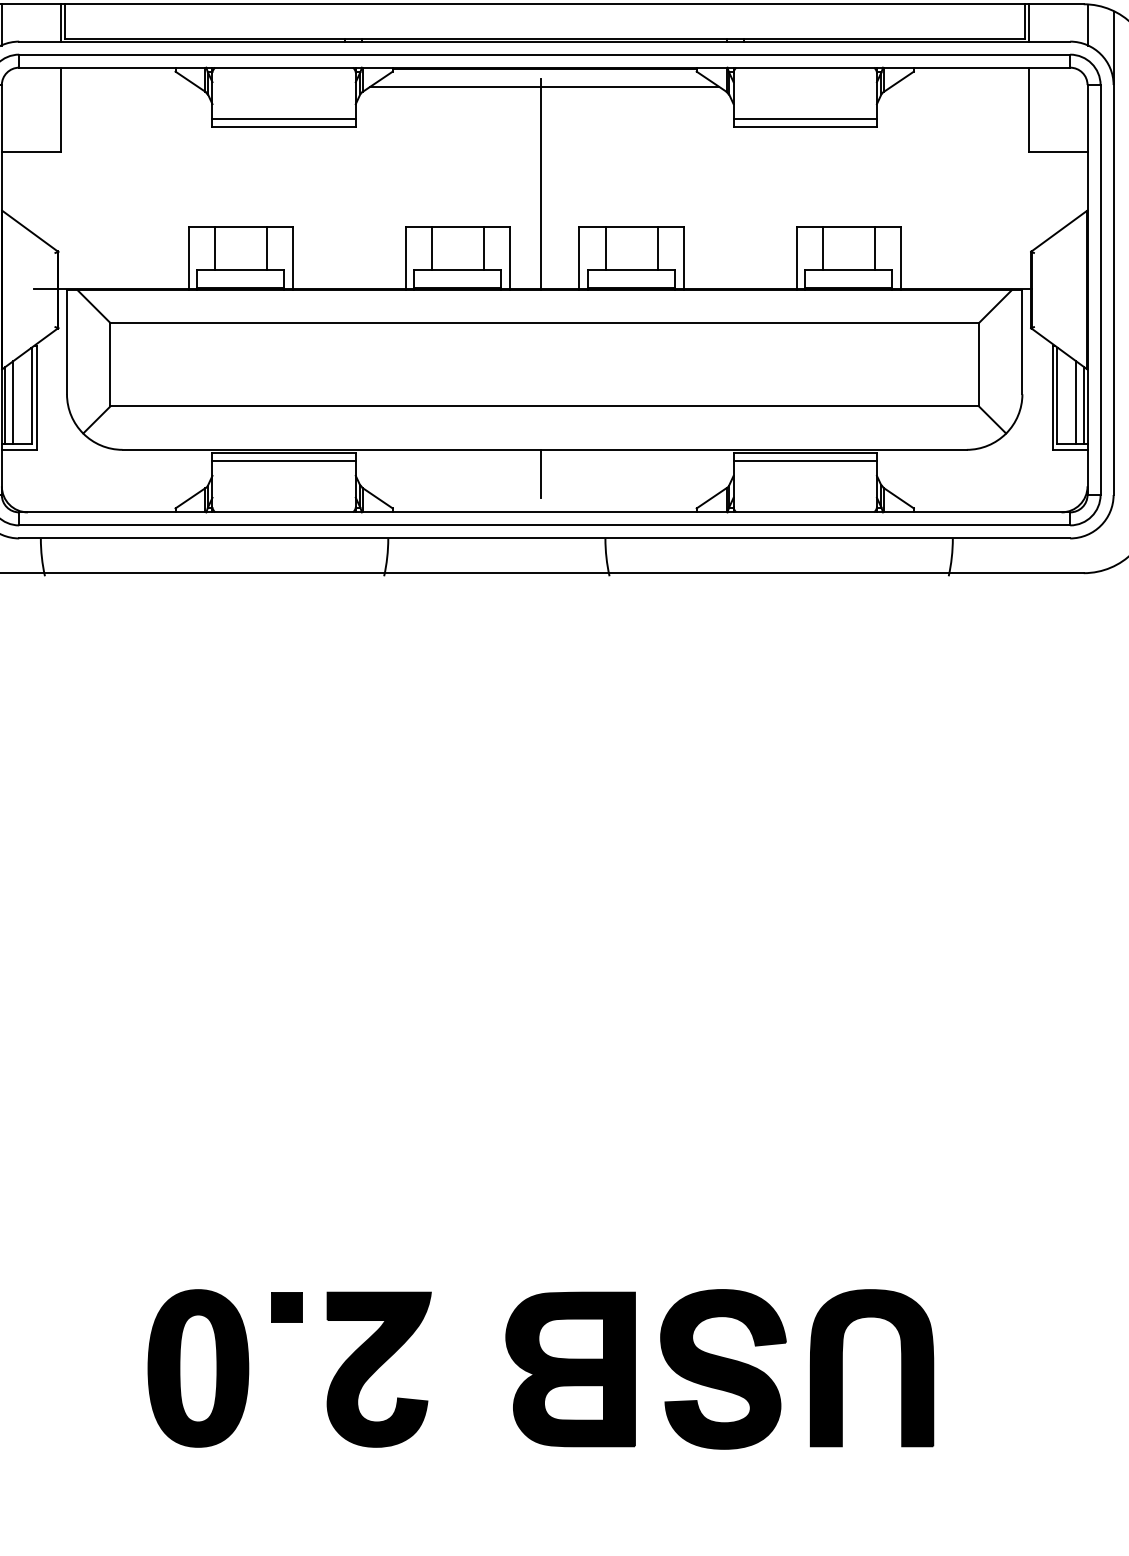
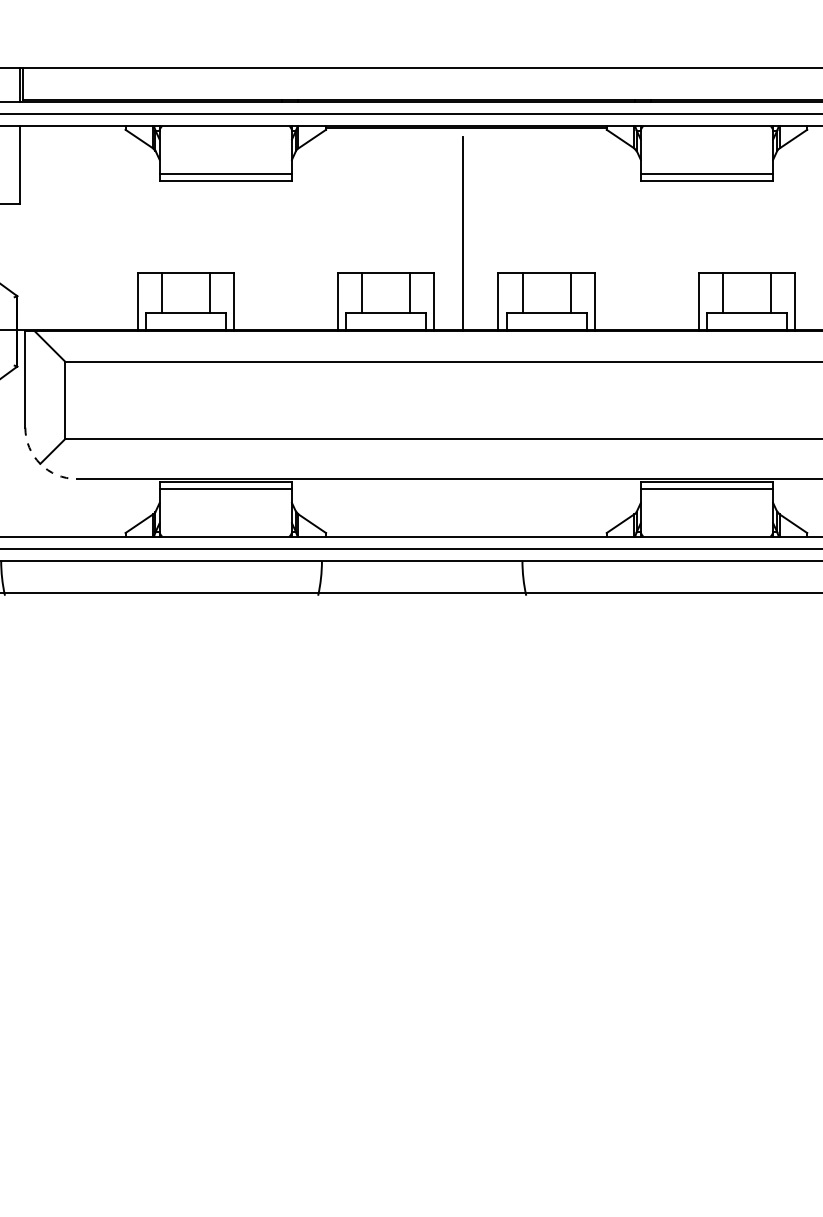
line: (544, 86) -> (466, 143), removed
arc: (83, 433) -> (40, 463), solid -> dashed
line: (540, 473) -> (462, 500), removed

